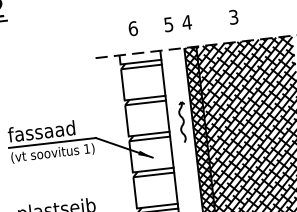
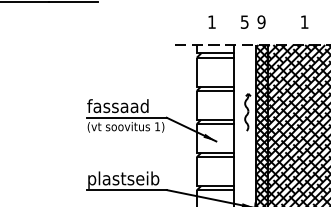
text: (233, 16) -> (304, 21), 3 -> 1
text: (186, 21) -> (261, 21), 4 -> 9
text: (133, 27) -> (212, 21), 6 -> 1

